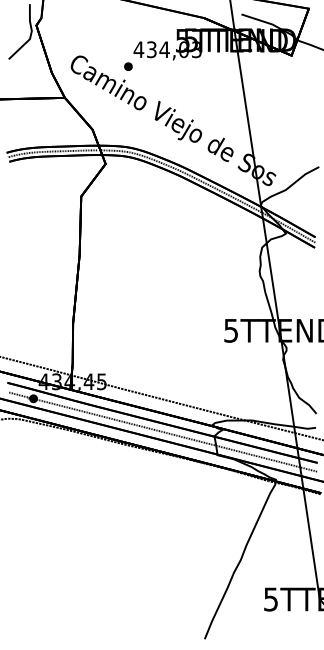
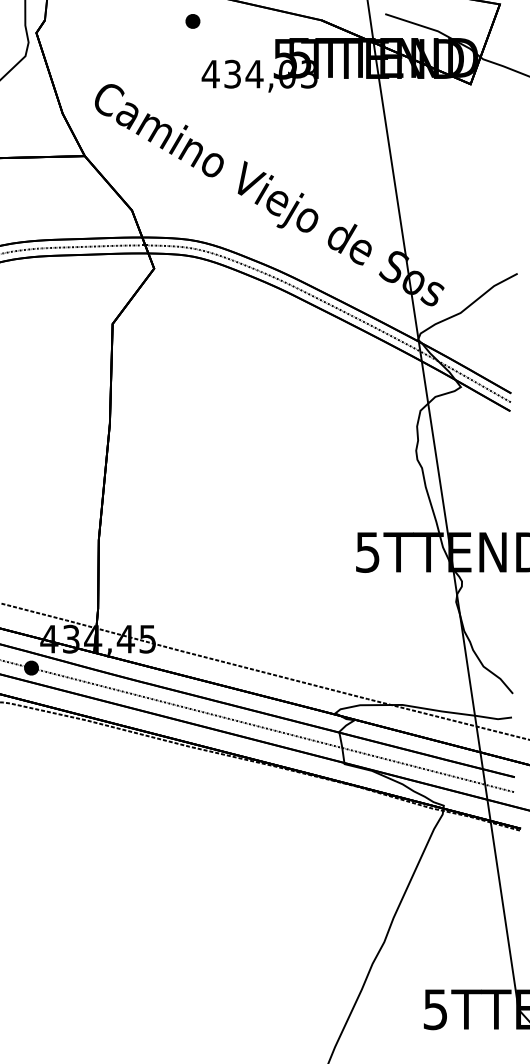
part: (128, 66) -> (193, 21), moved

